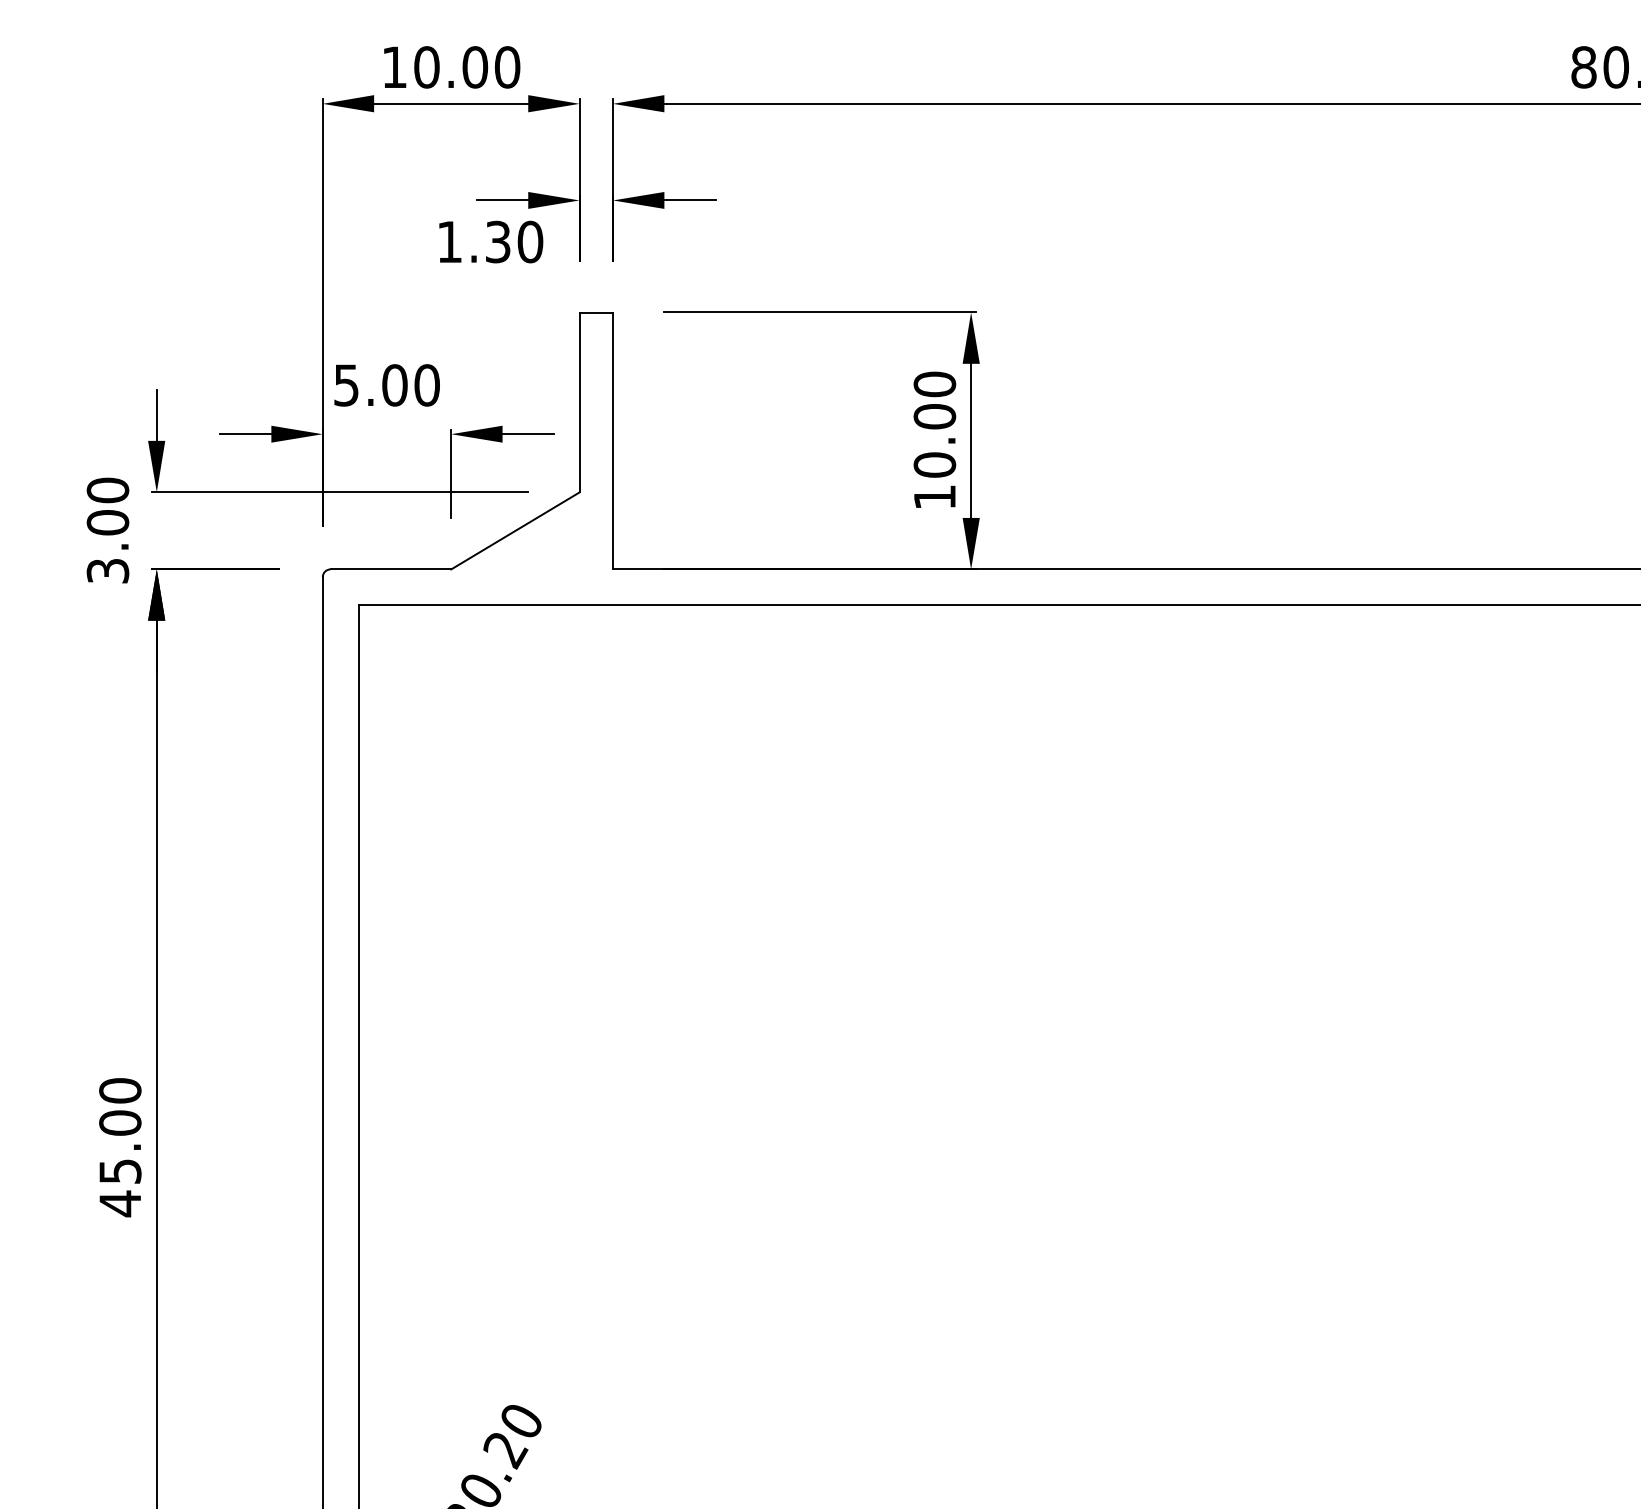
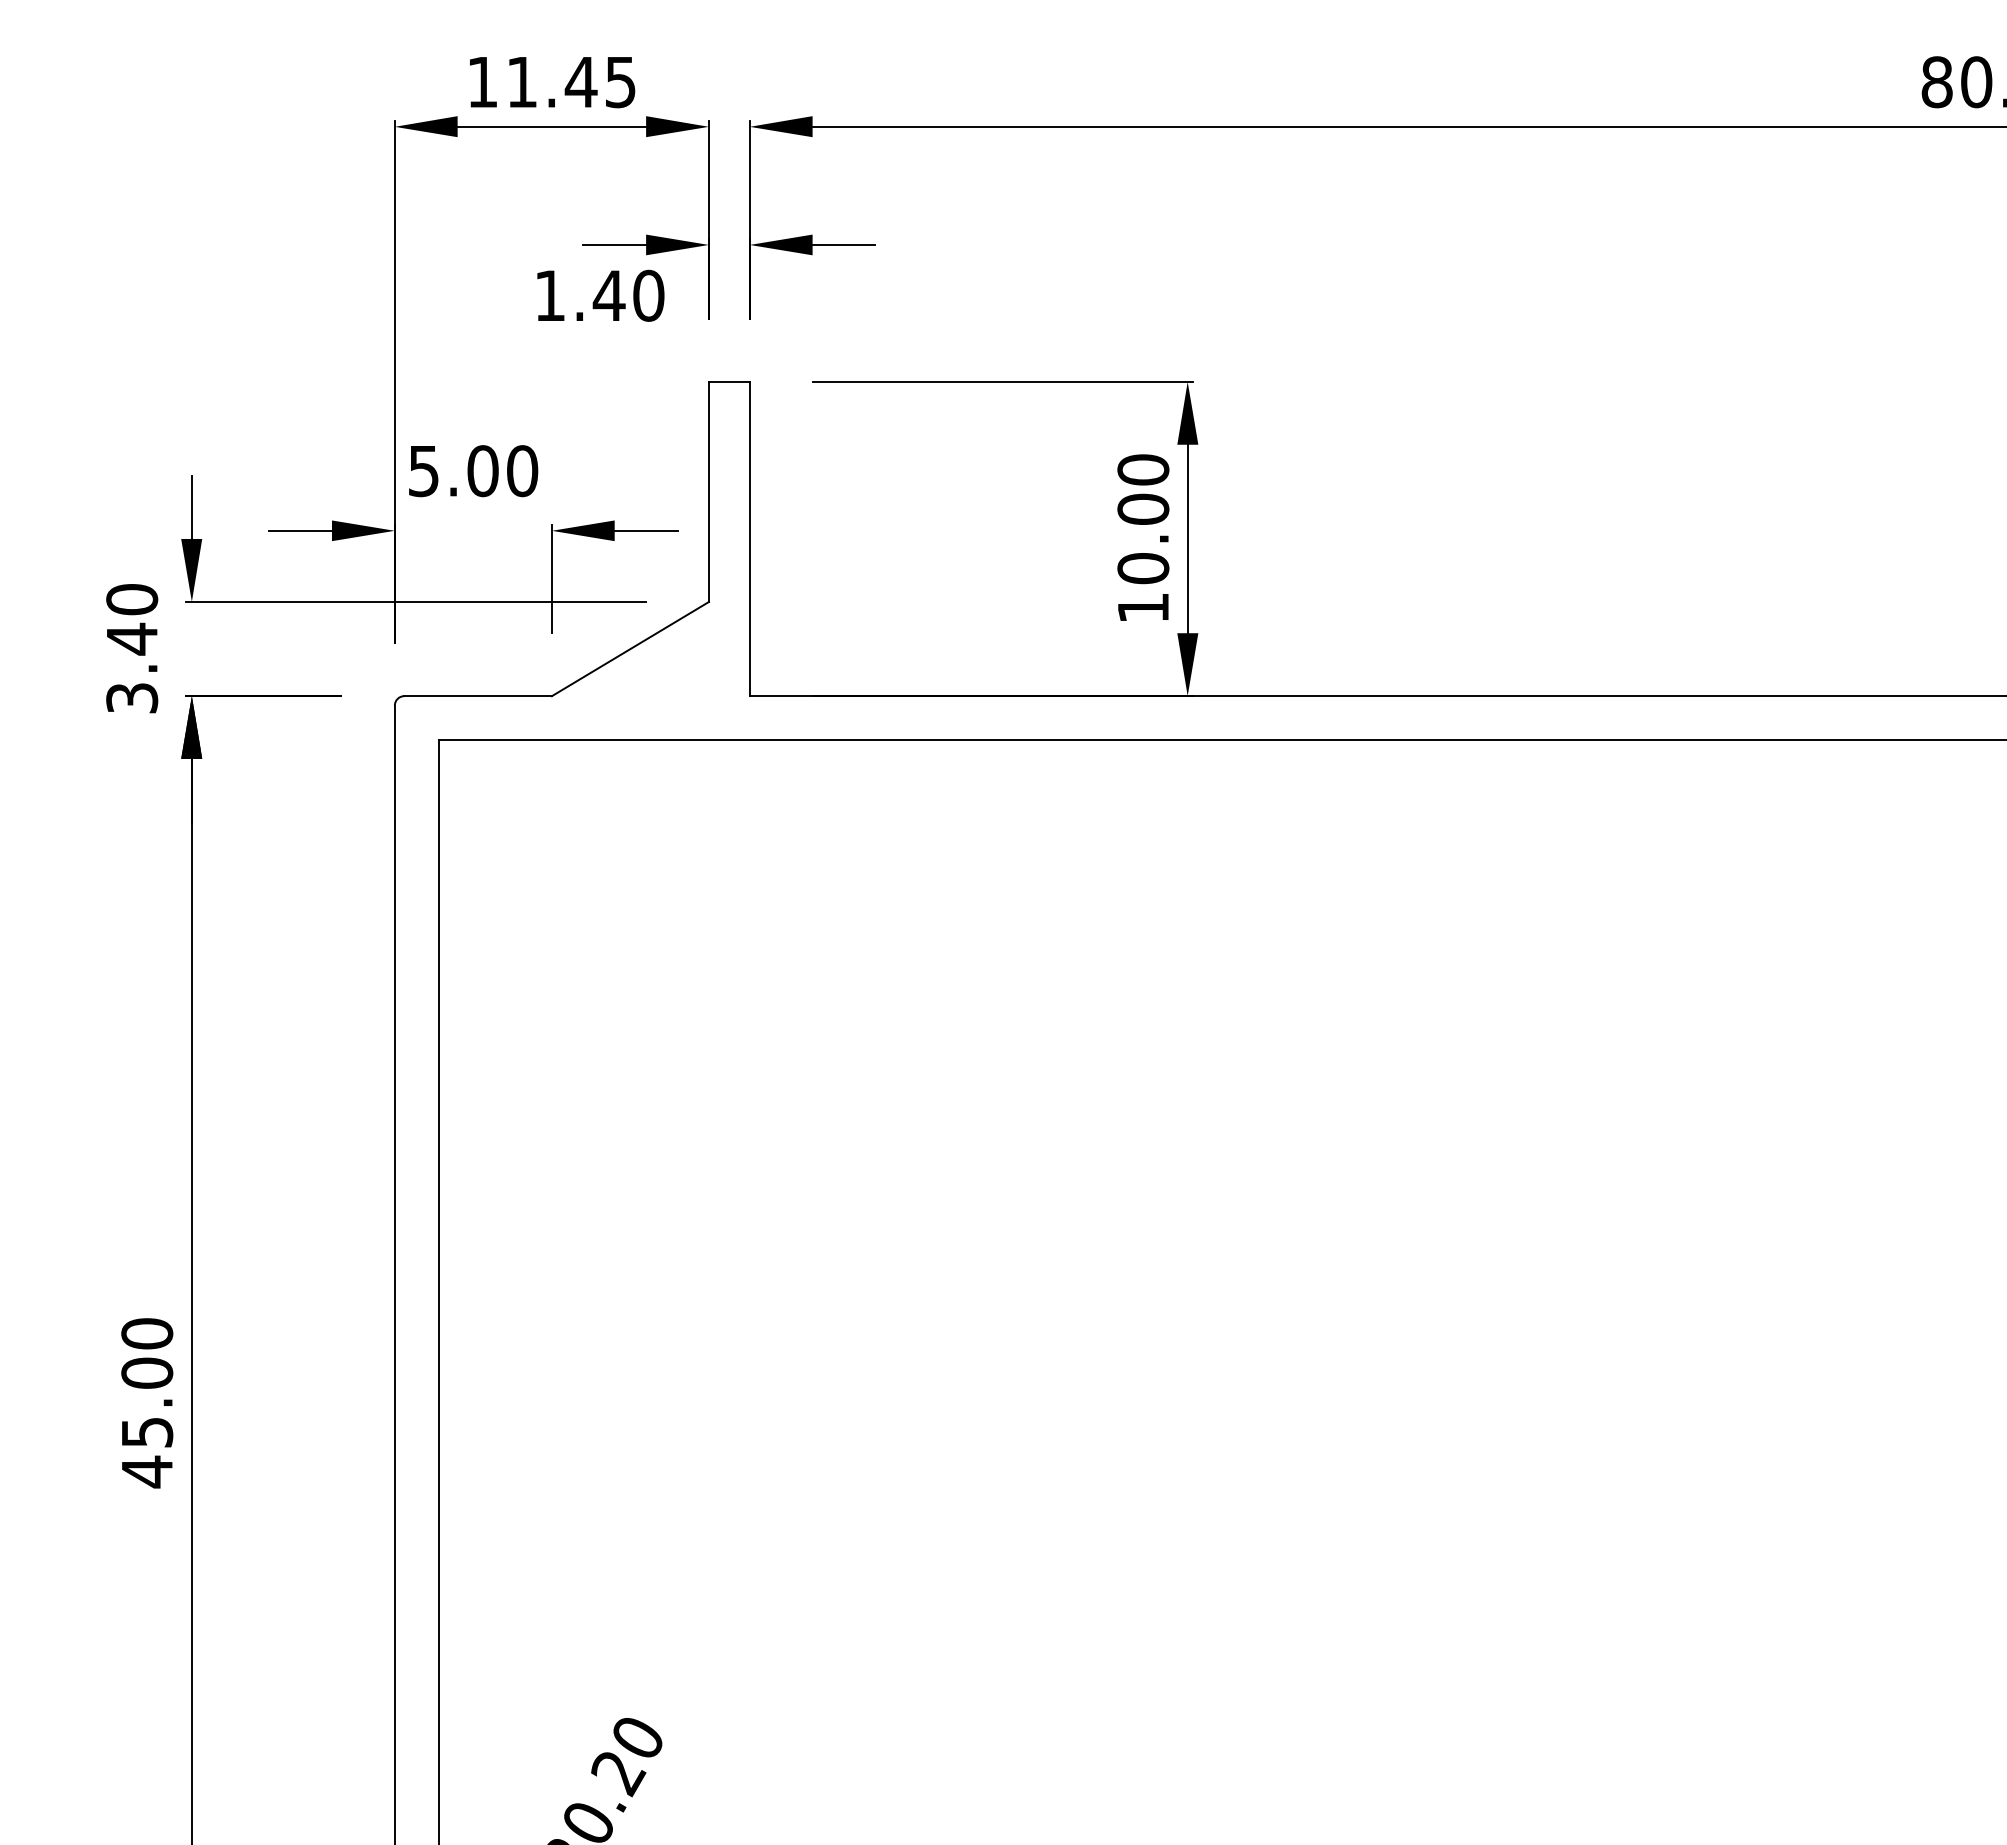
text: (467, 67) -> (571, 82), 10.00 -> 11.45
text: (497, 241) -> (608, 295), 1.30 -> 1.40
text: (107, 522) -> (131, 638), 3.00 -> 3.40

